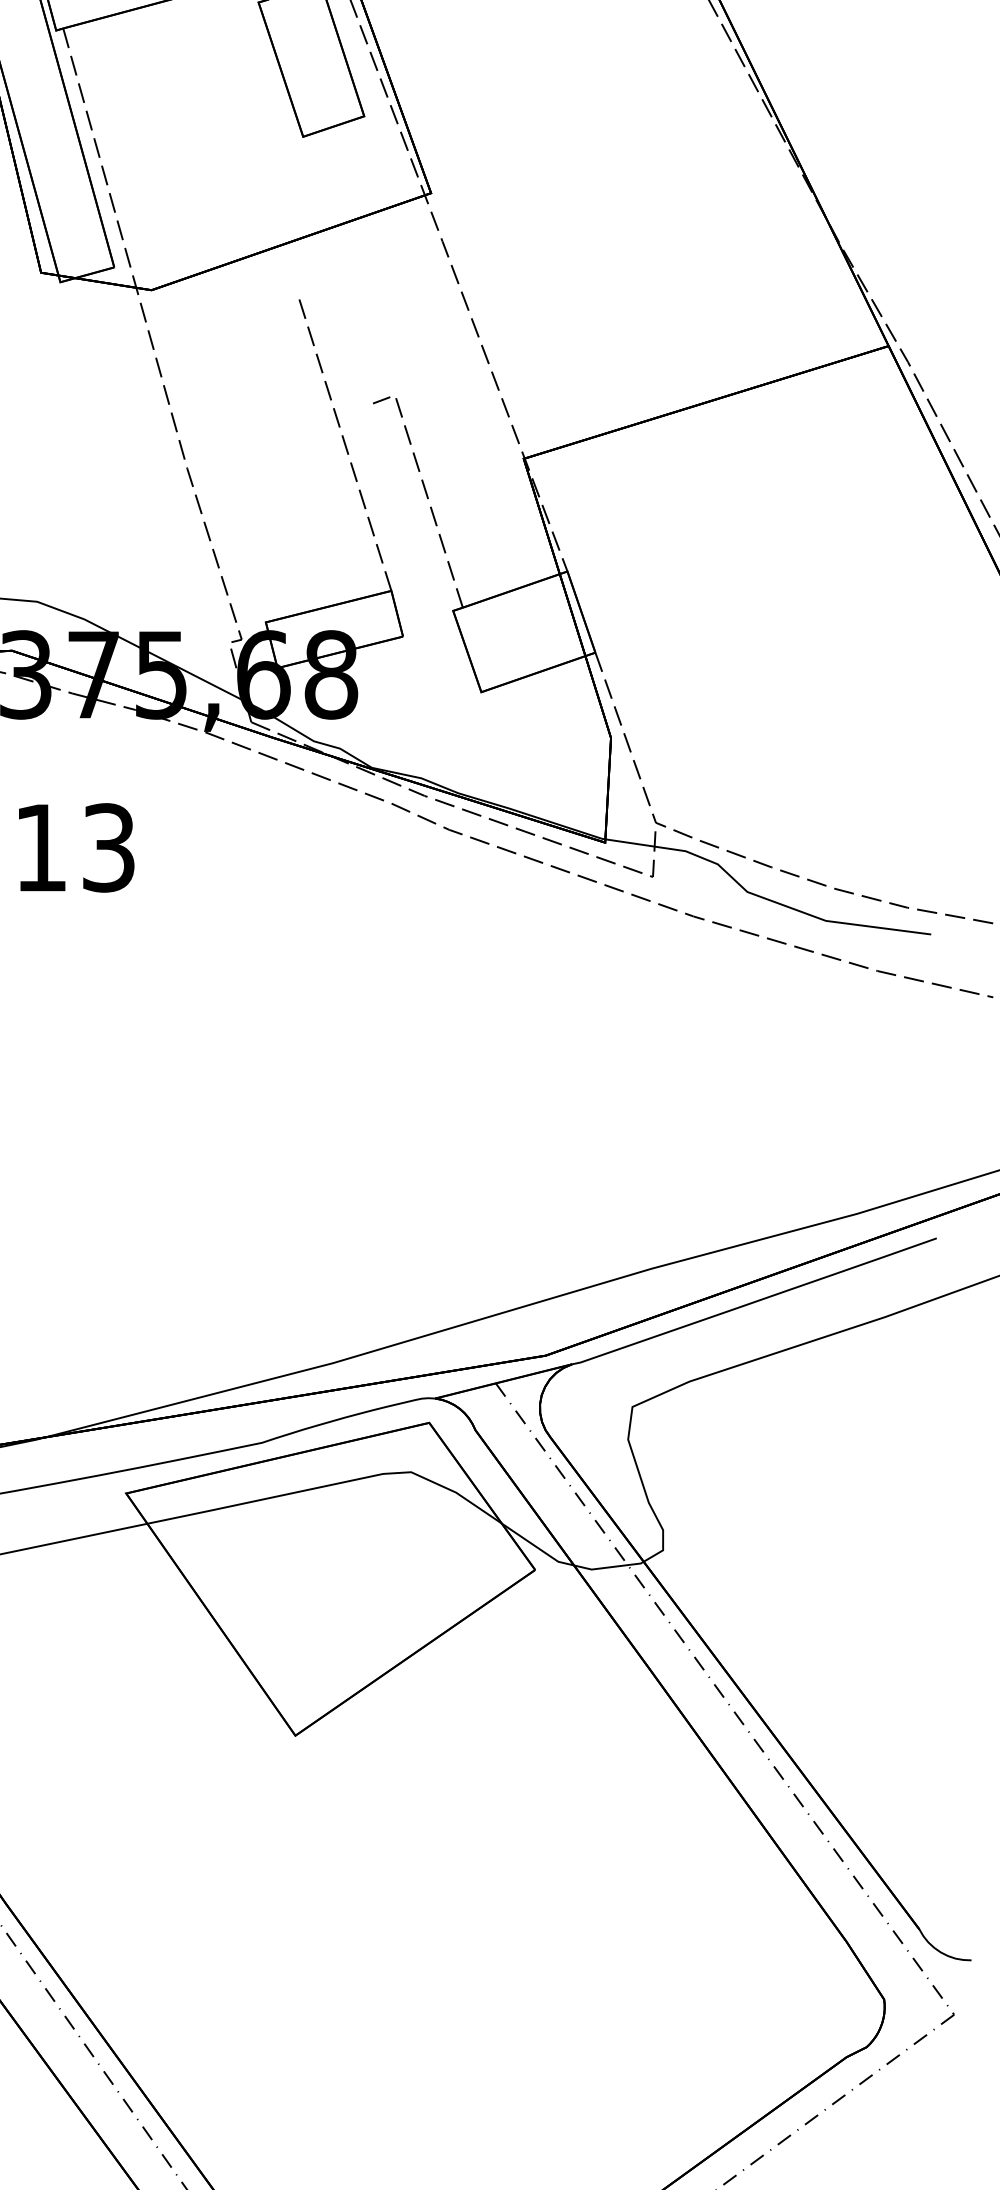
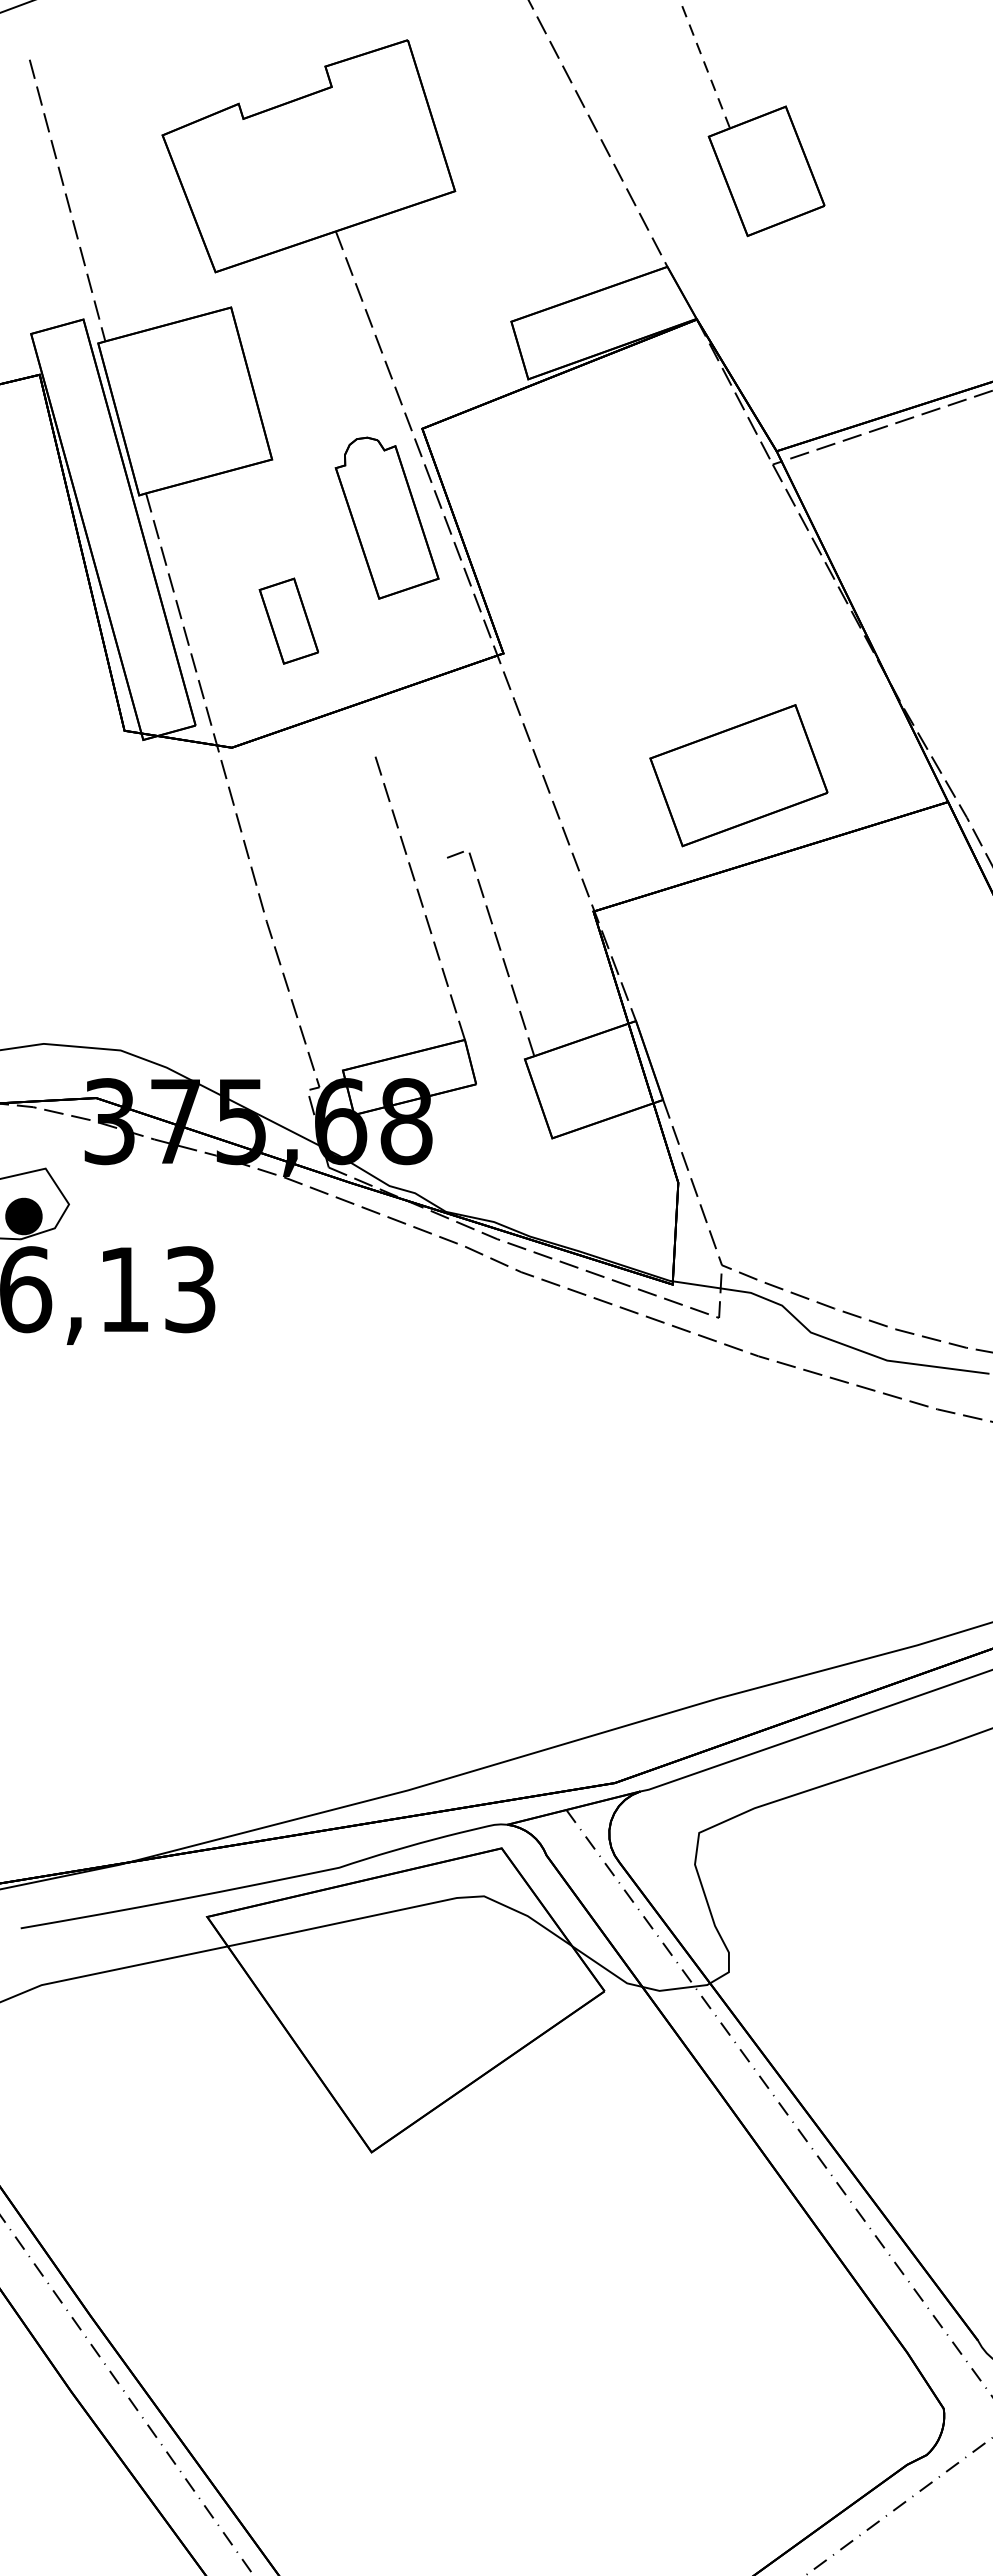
part: (209, 159) -> (288, 620), added
part: (672, 318) -> (738, 775), added

